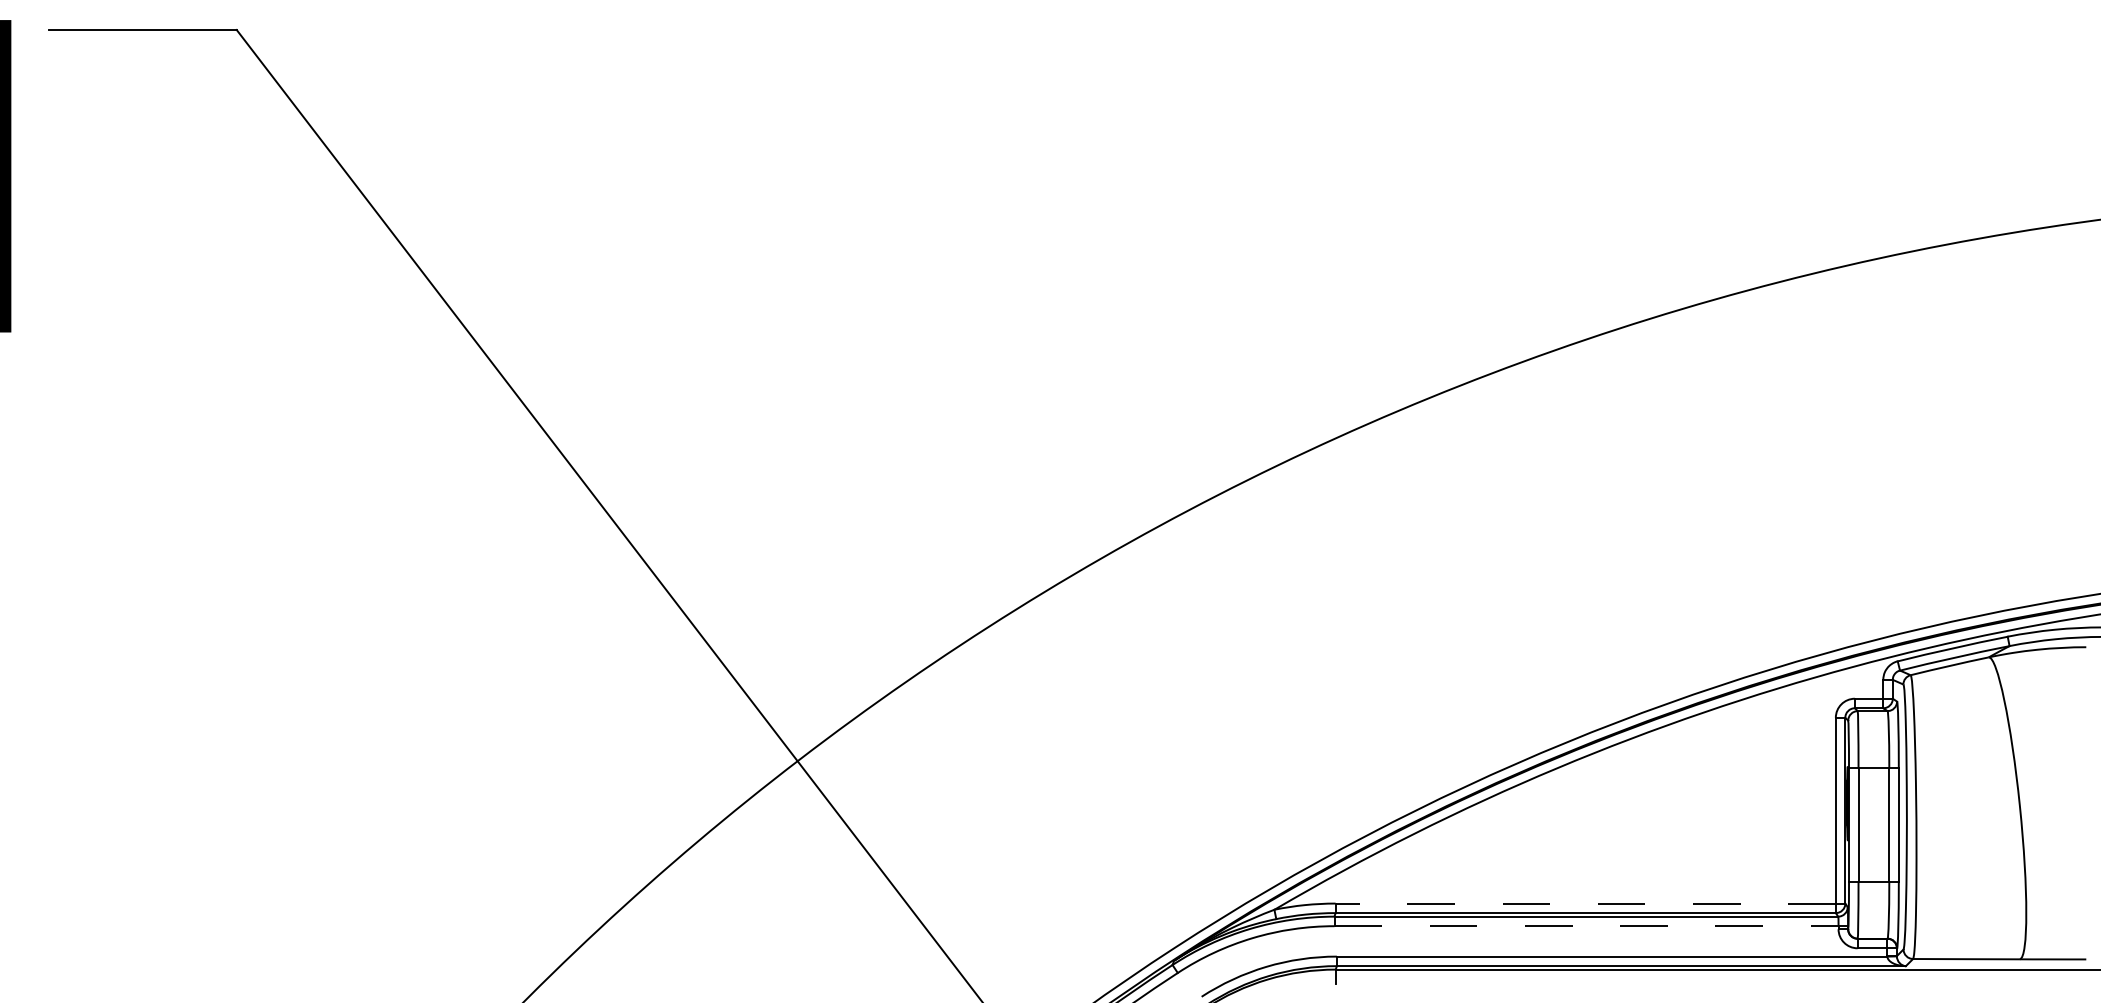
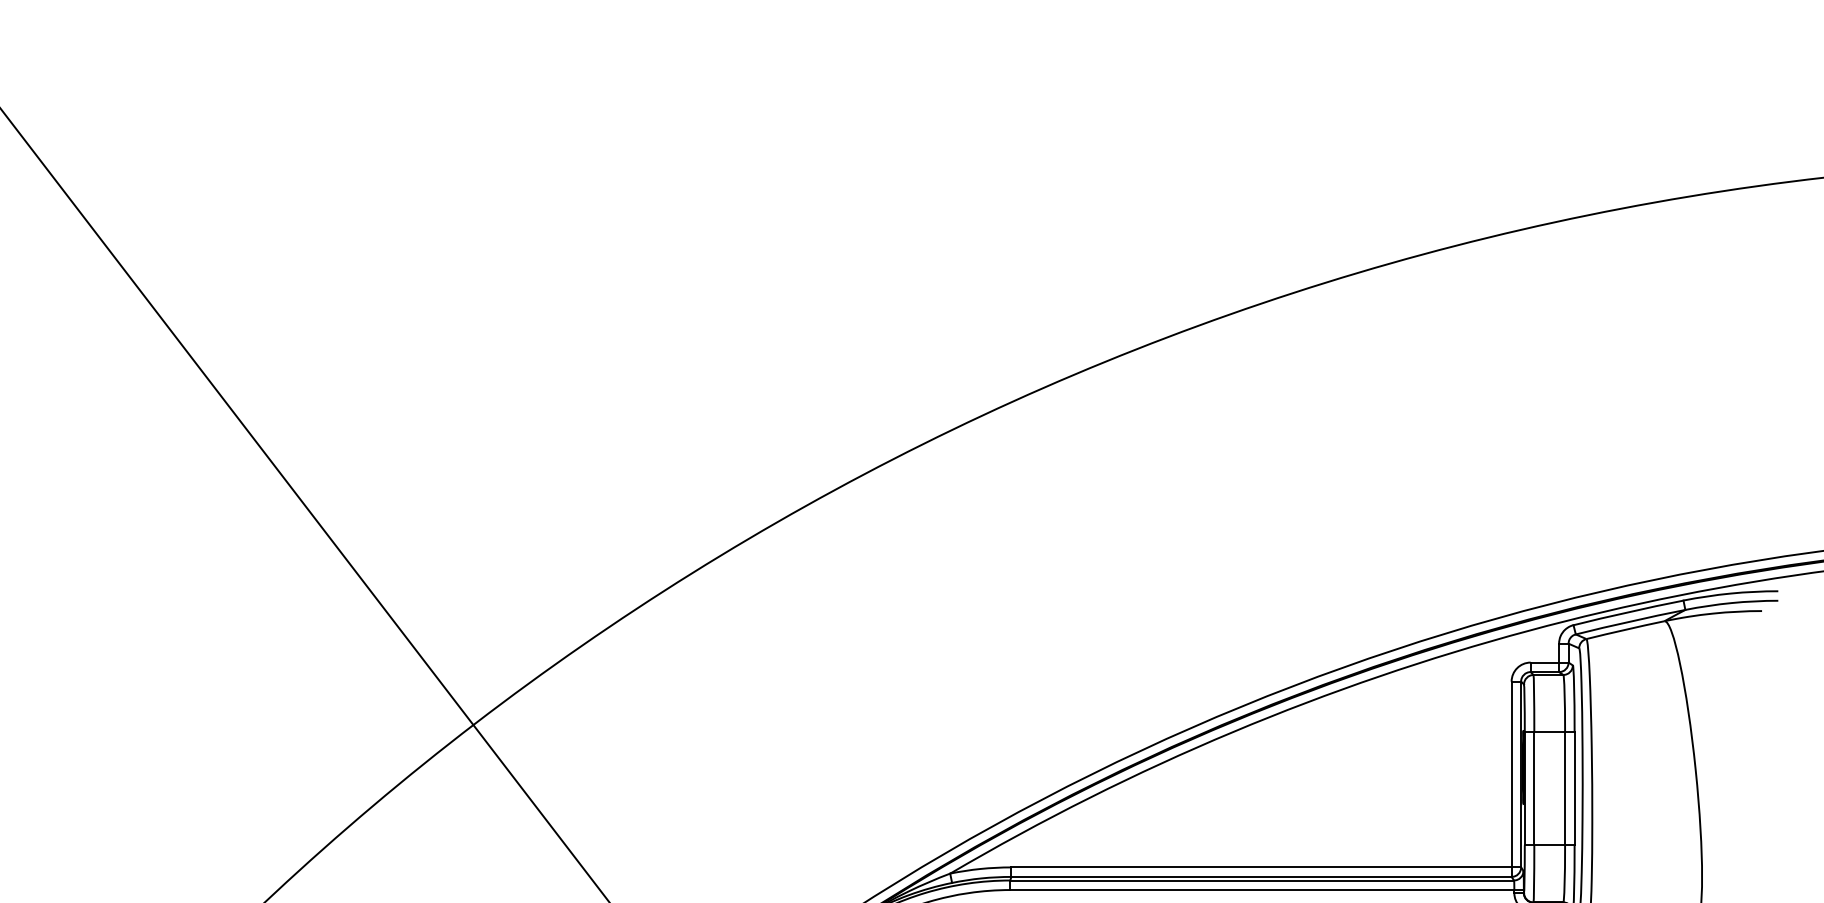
line: (1585, 903) -> (1261, 867), dashed -> solid
line: (1587, 926) -> (1263, 890), dashed -> solid

